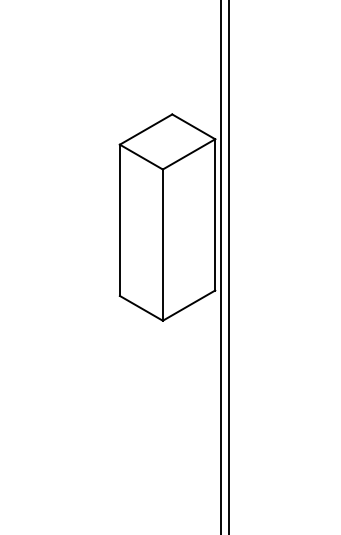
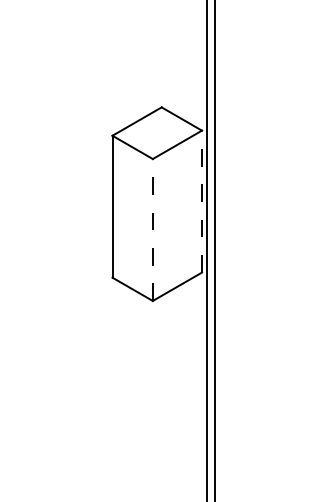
line: (214, 214) -> (201, 201), solid -> dashed
line: (162, 245) -> (152, 230), solid -> dashed

